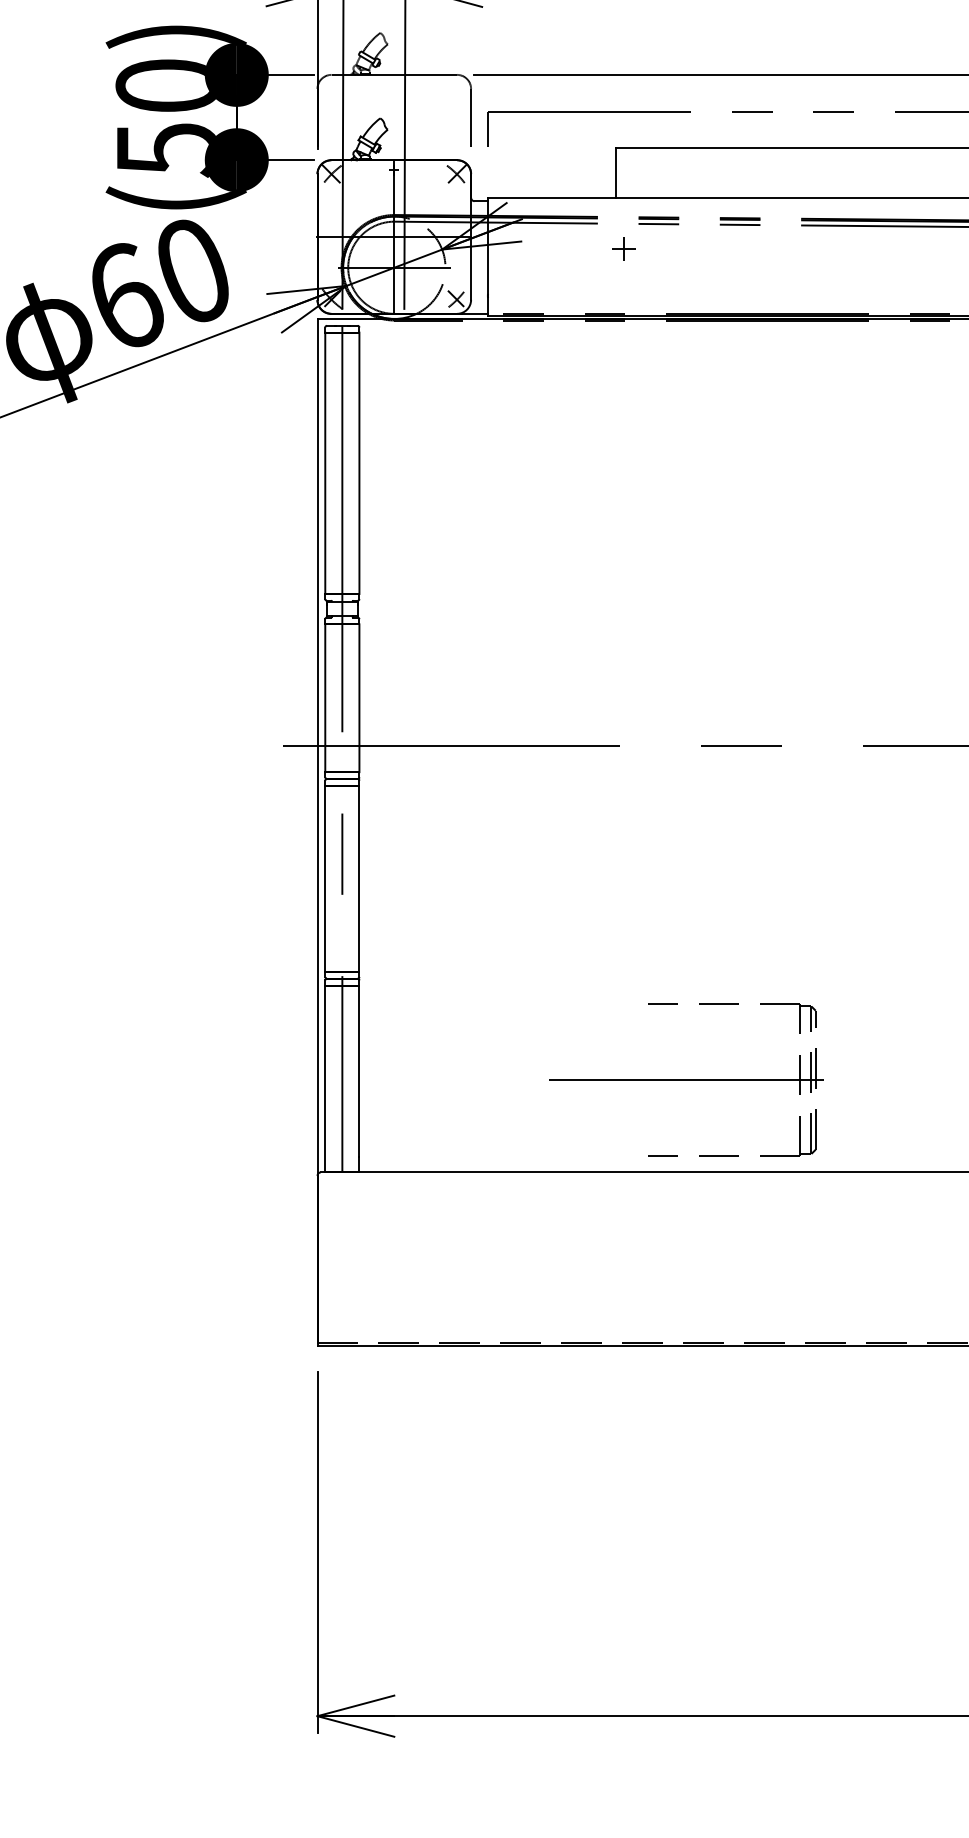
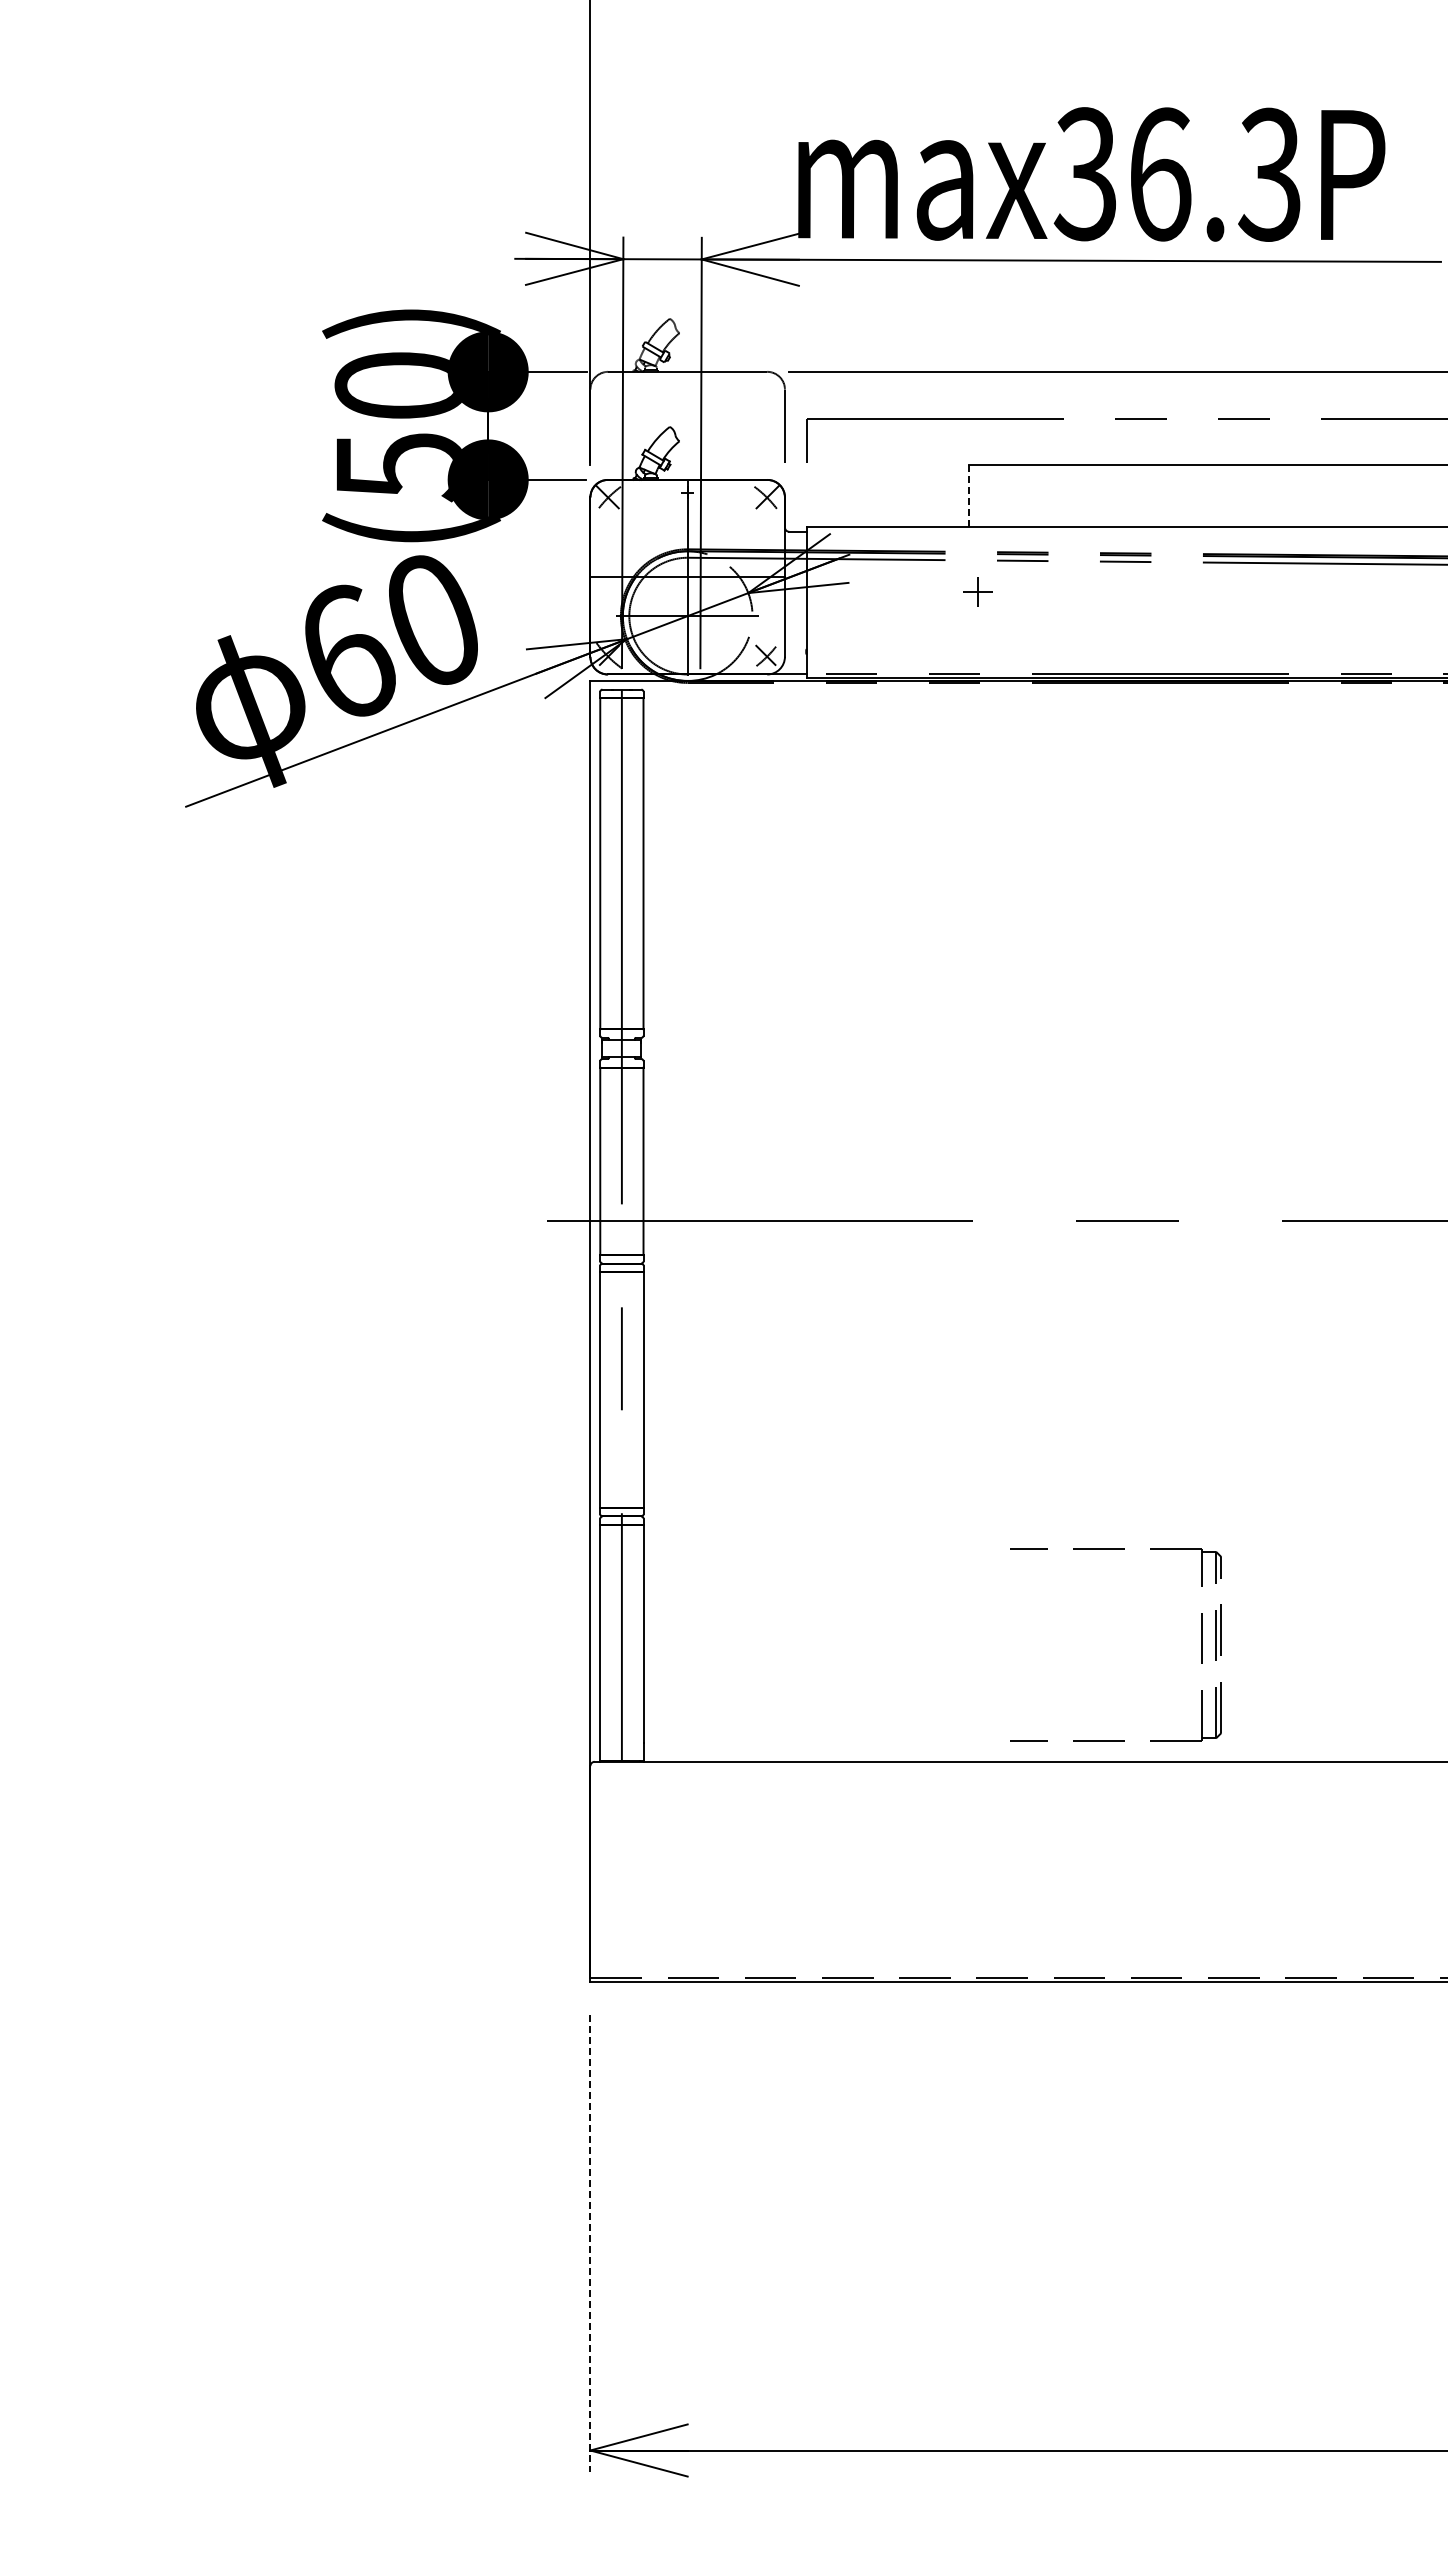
line: (616, 173) -> (968, 496), solid -> dashed
line: (686, 1080) -> (1057, 1645), removed
line: (317, 1552) -> (590, 2243), solid -> dashed

